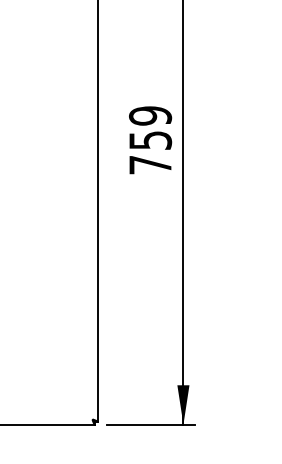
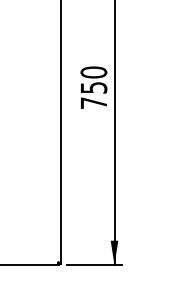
text: (149, 115) -> (93, 72), 759 -> 750

